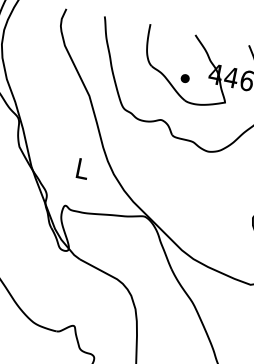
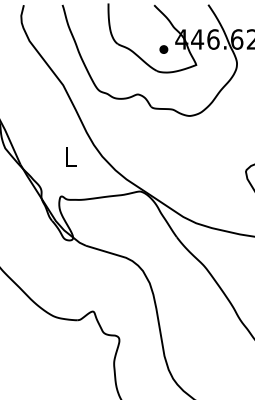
part: (184, 78) -> (163, 49), moved

